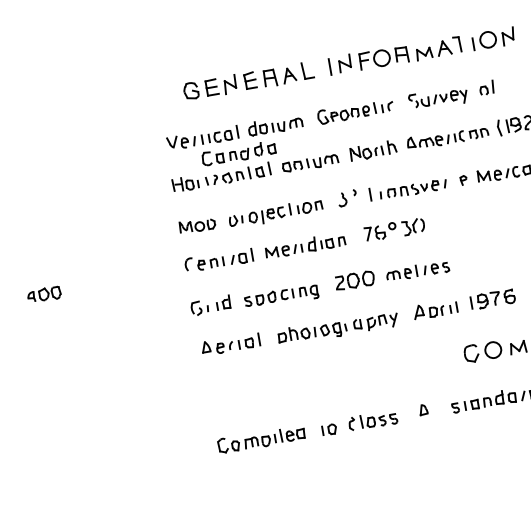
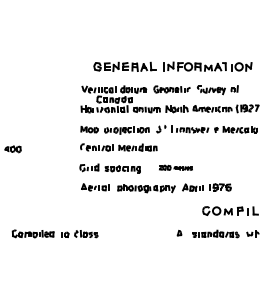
part: (394, 230) -> (180, 147), removed
part: (391, 273) -> (175, 167), size x0.6
part: (306, 430) -> (54, 233), moved

